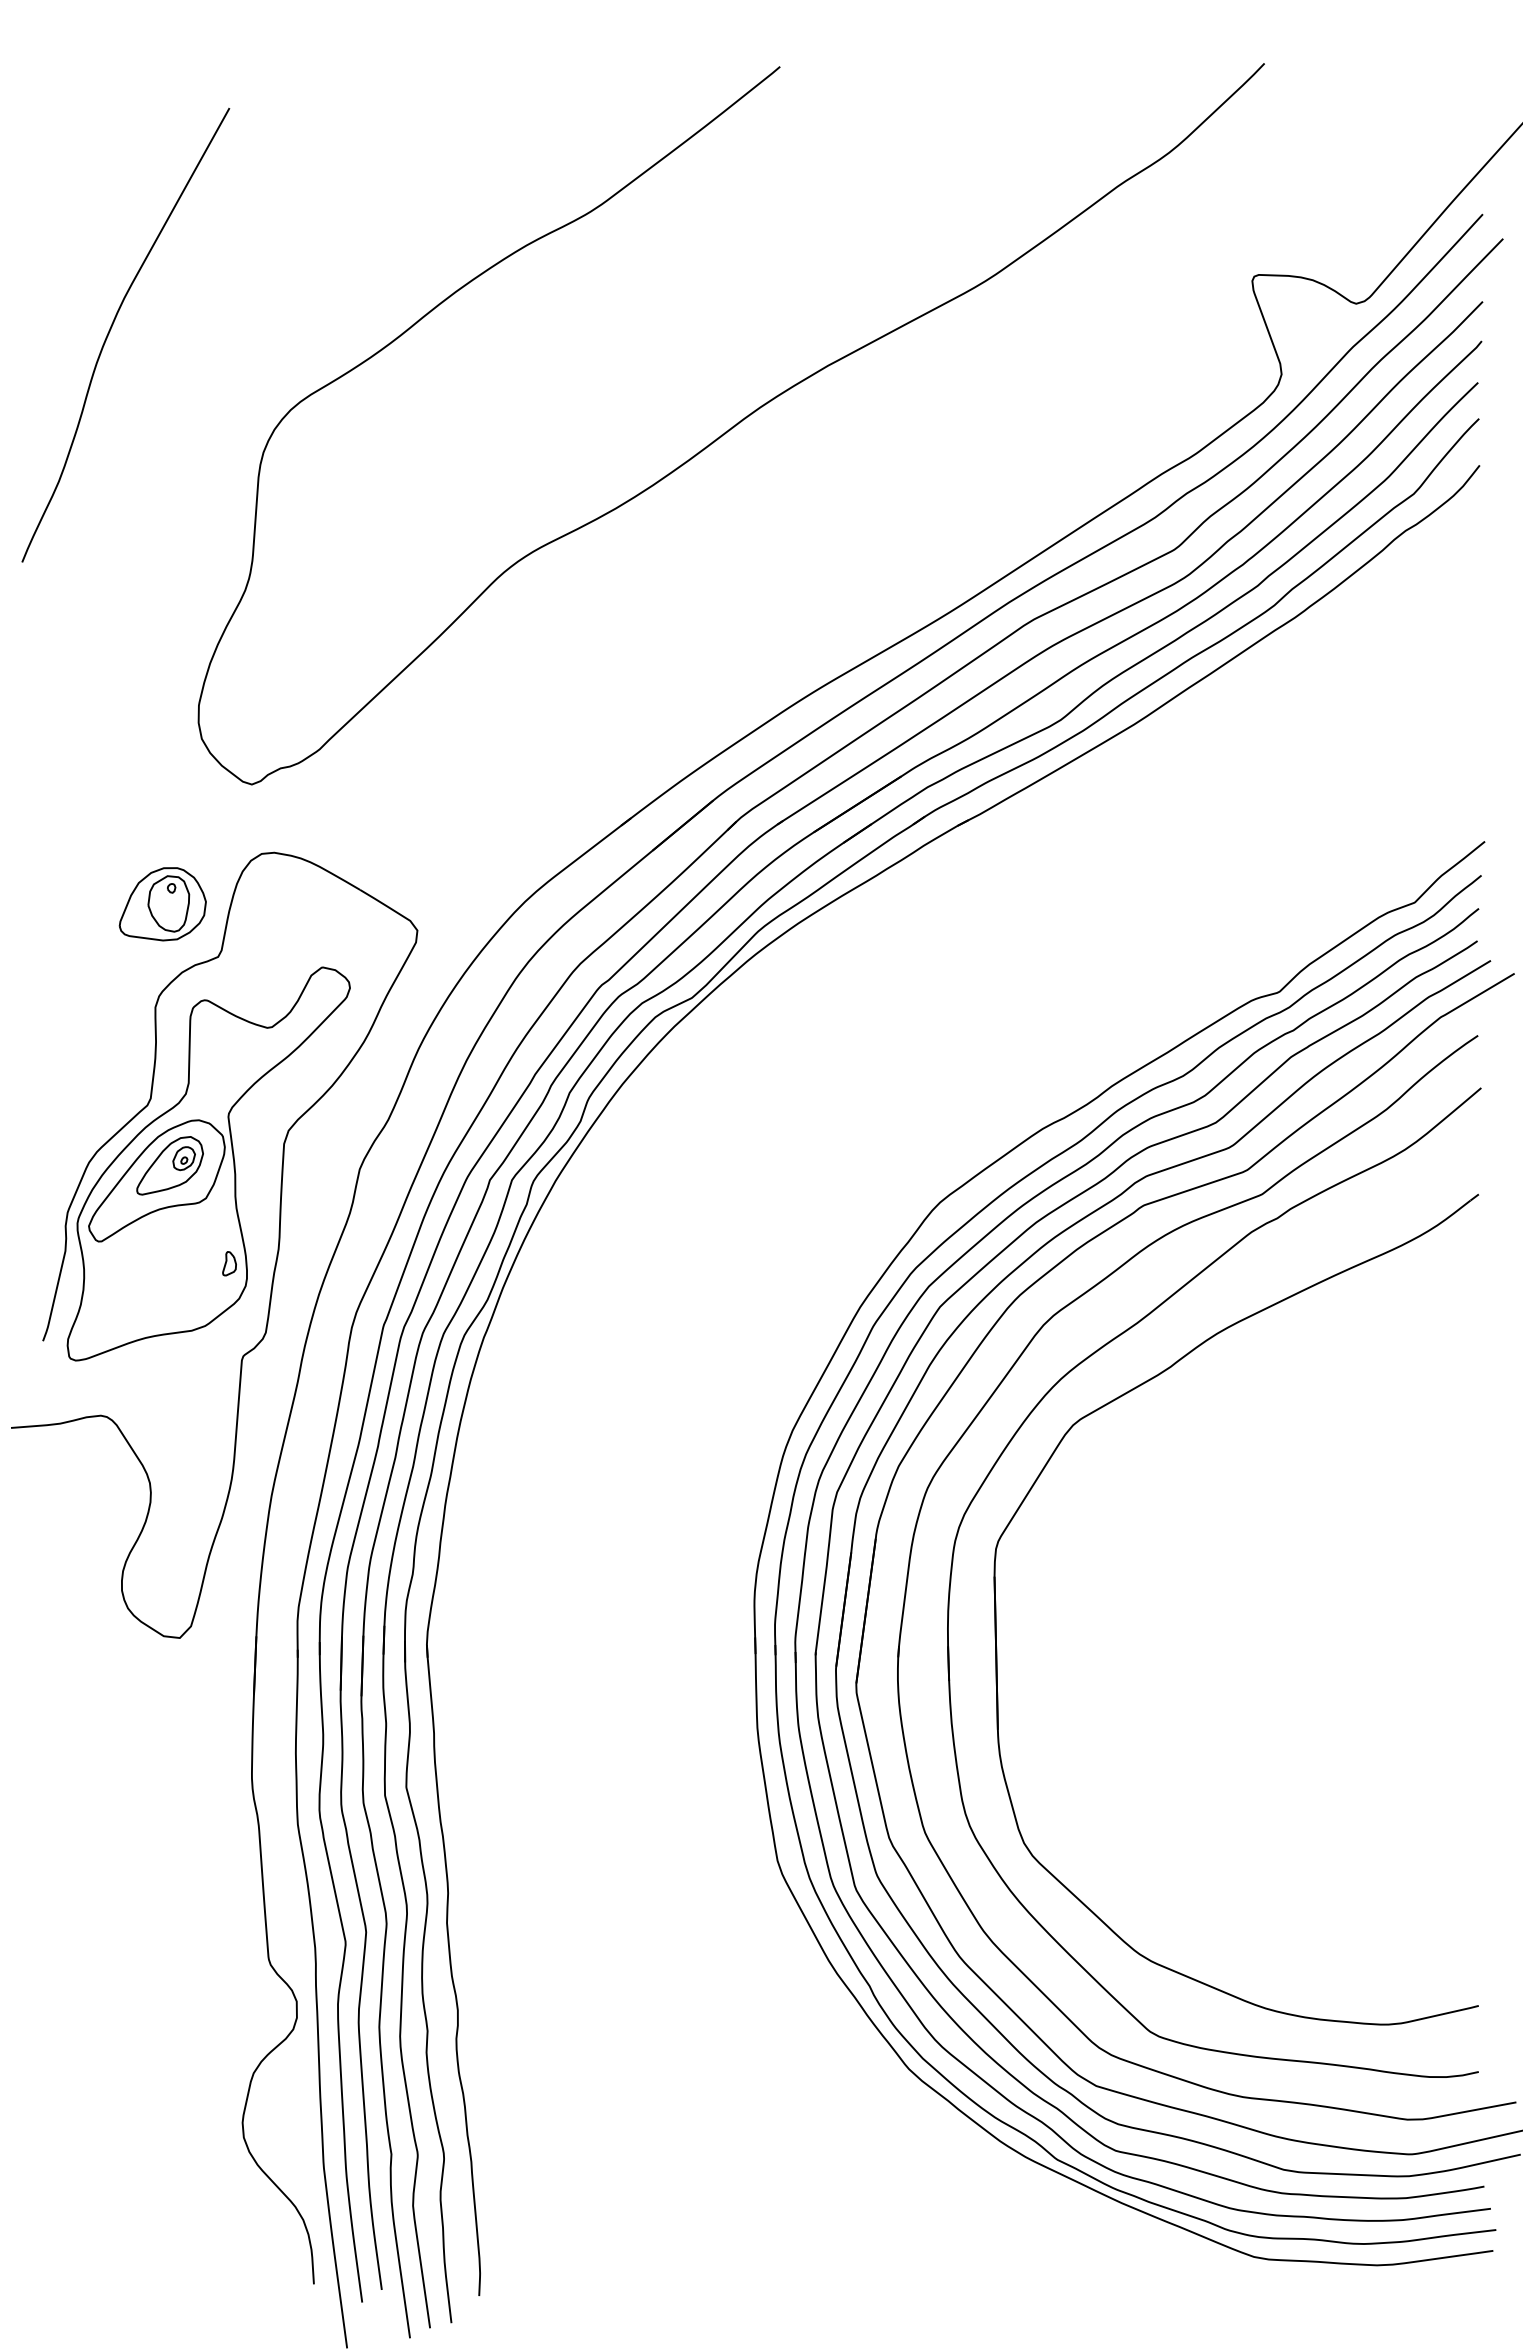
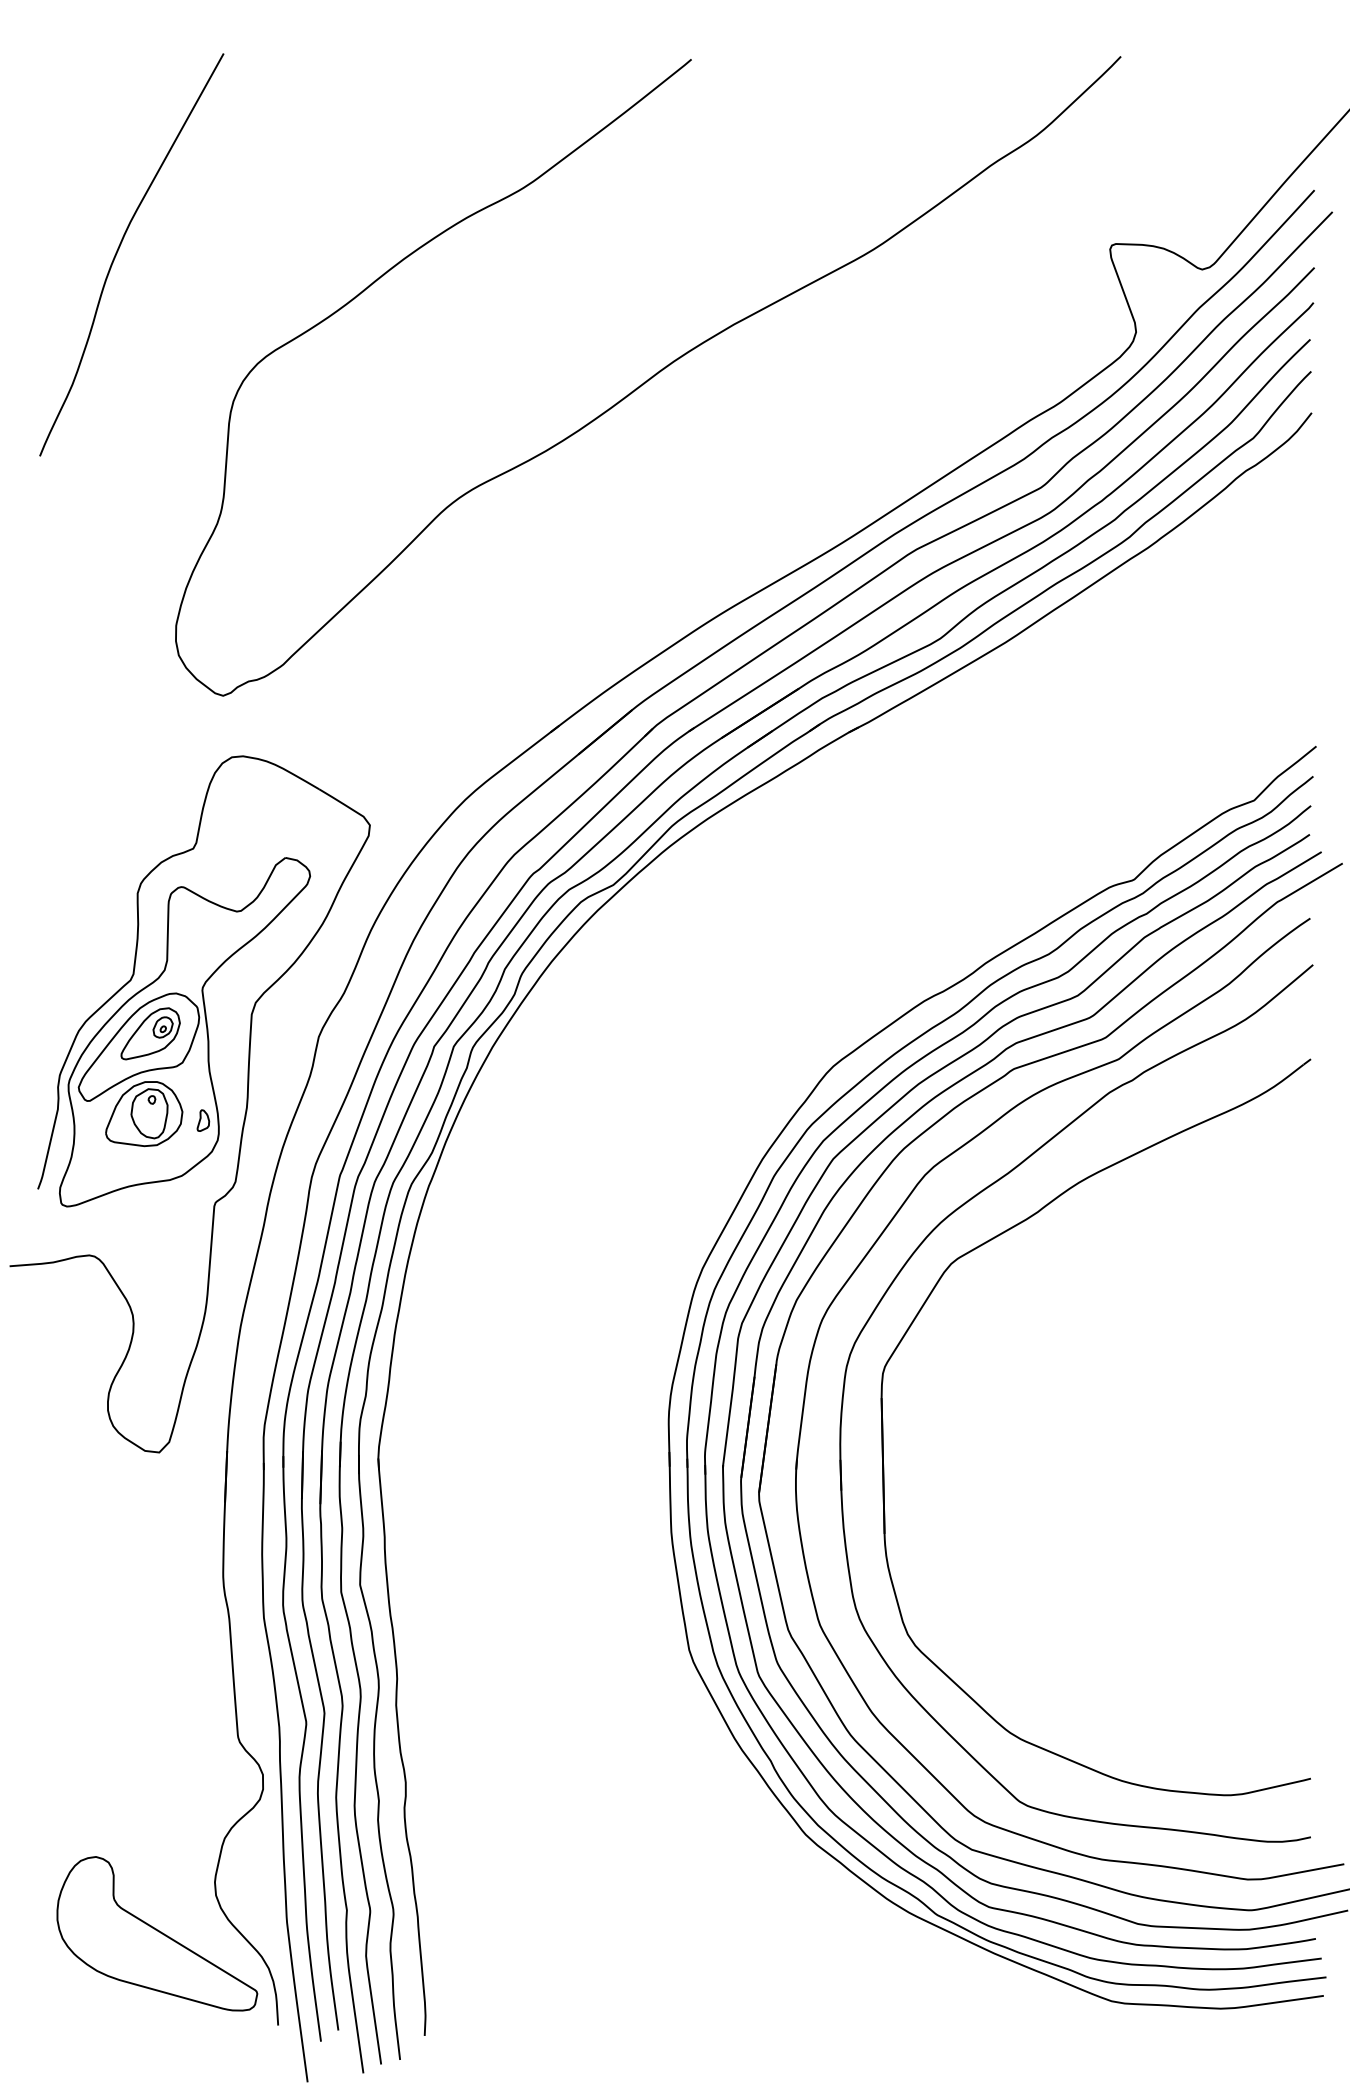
curve: (112, 327) -> (119, 248), moved
part: (162, 904) -> (143, 1114), moved
part: (177, 2180) -> (157, 1933), added

